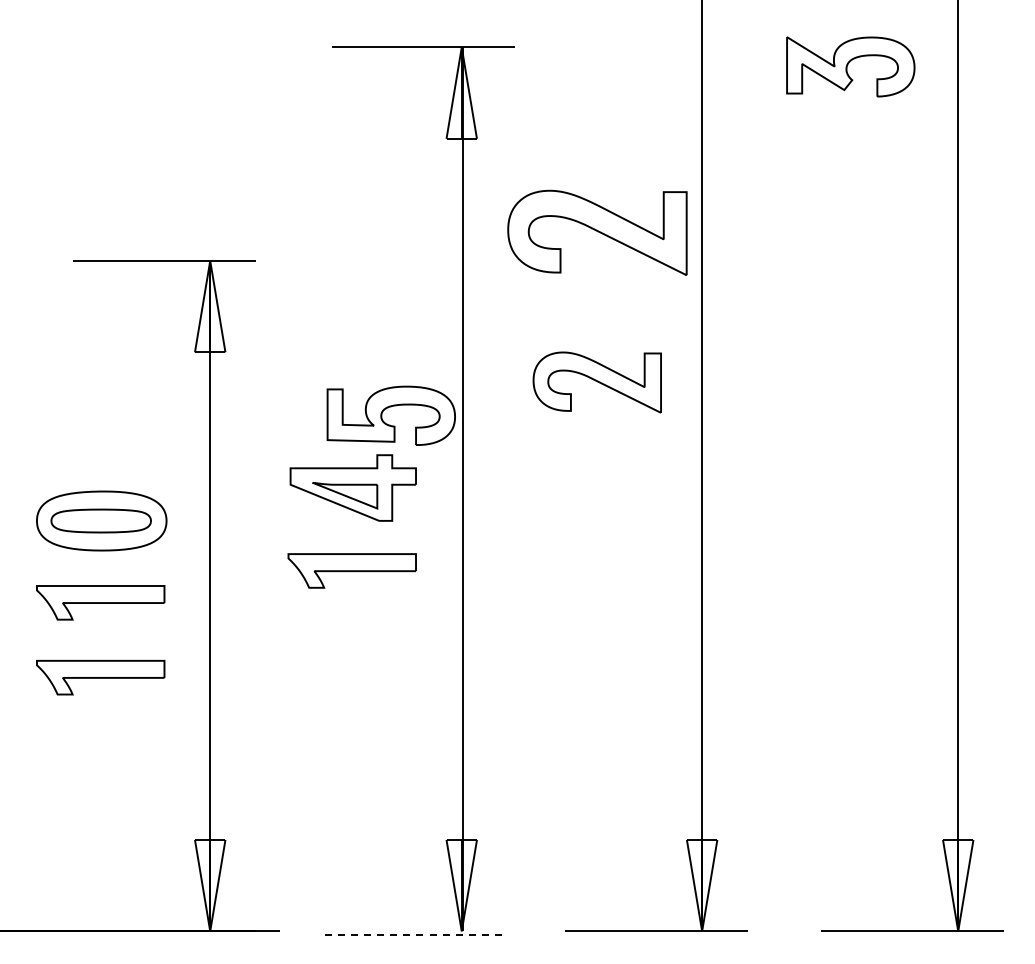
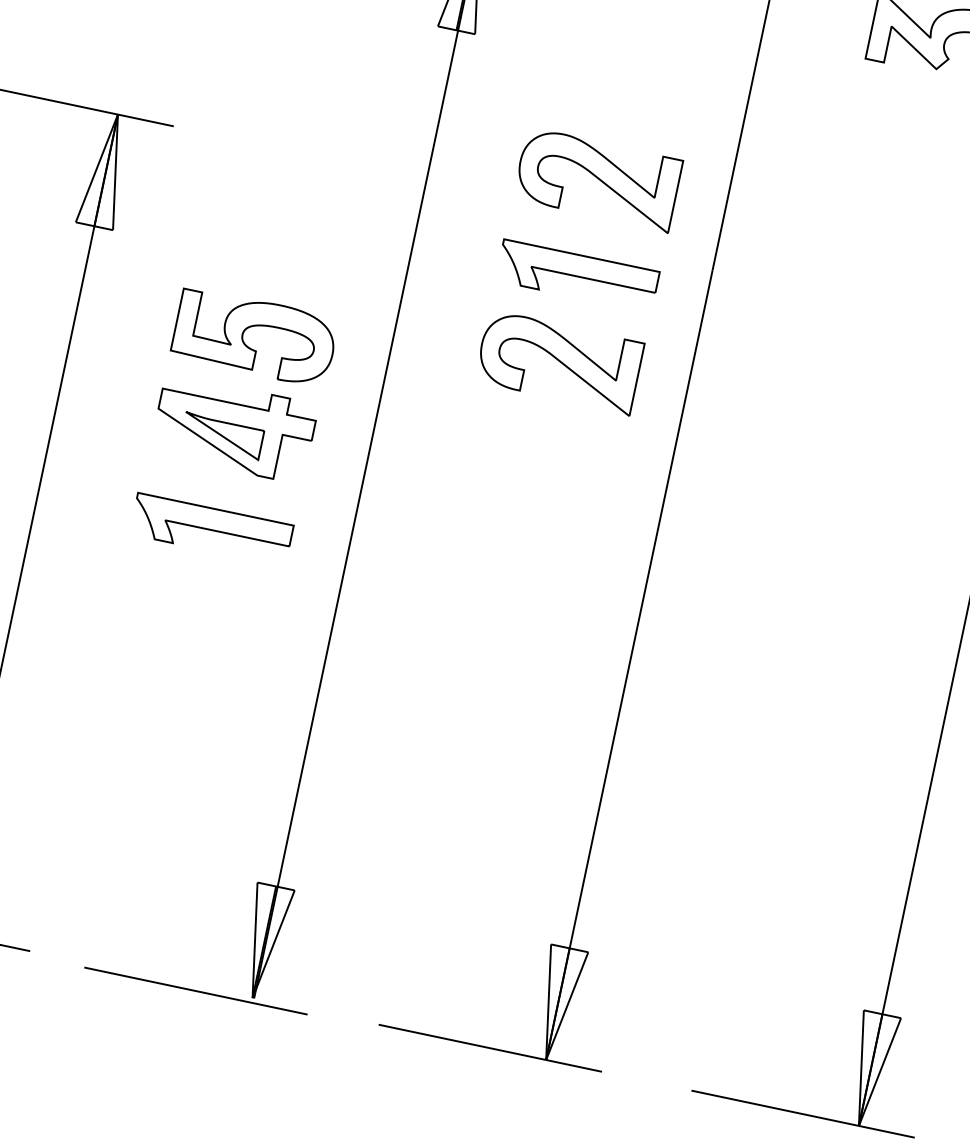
part: (596, 232) -> (597, 179), size x0.71
part: (596, 311) -> (576, 275), added
part: (386, 409) -> (250, 328), moved
line: (416, 935) -> (196, 991), dashed -> solid

